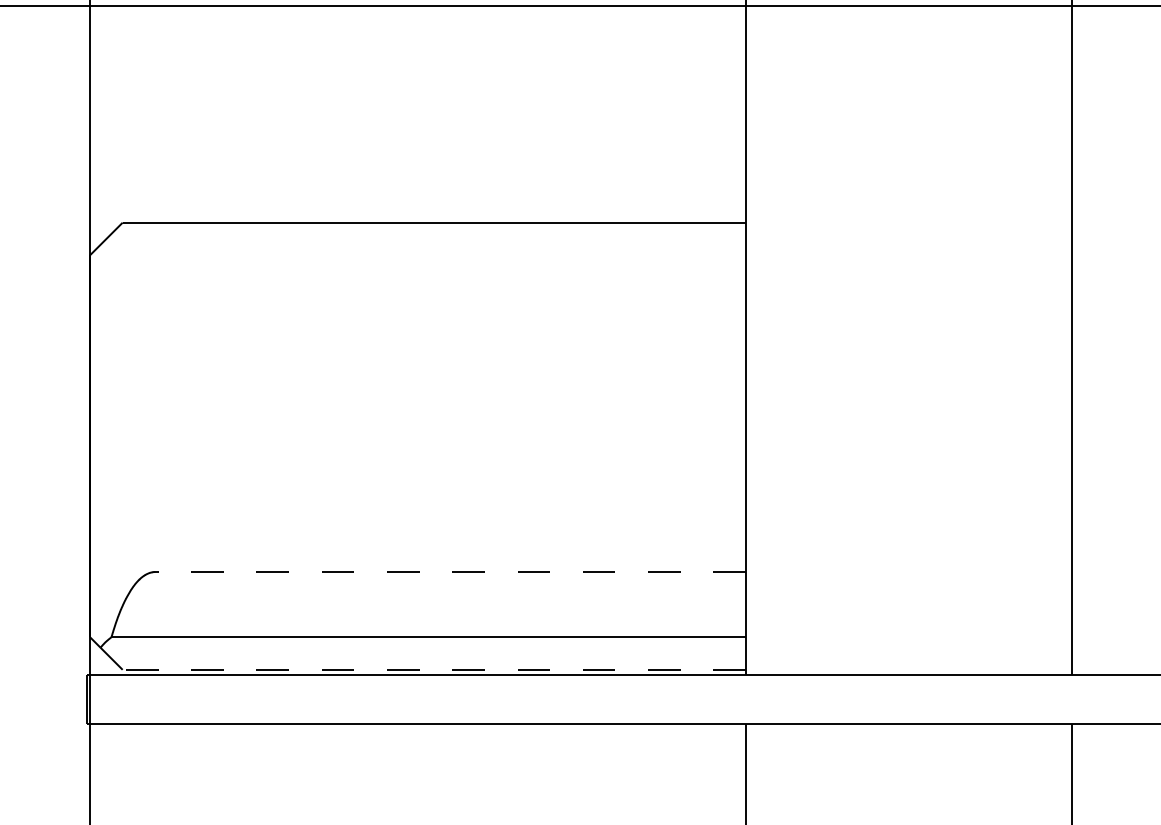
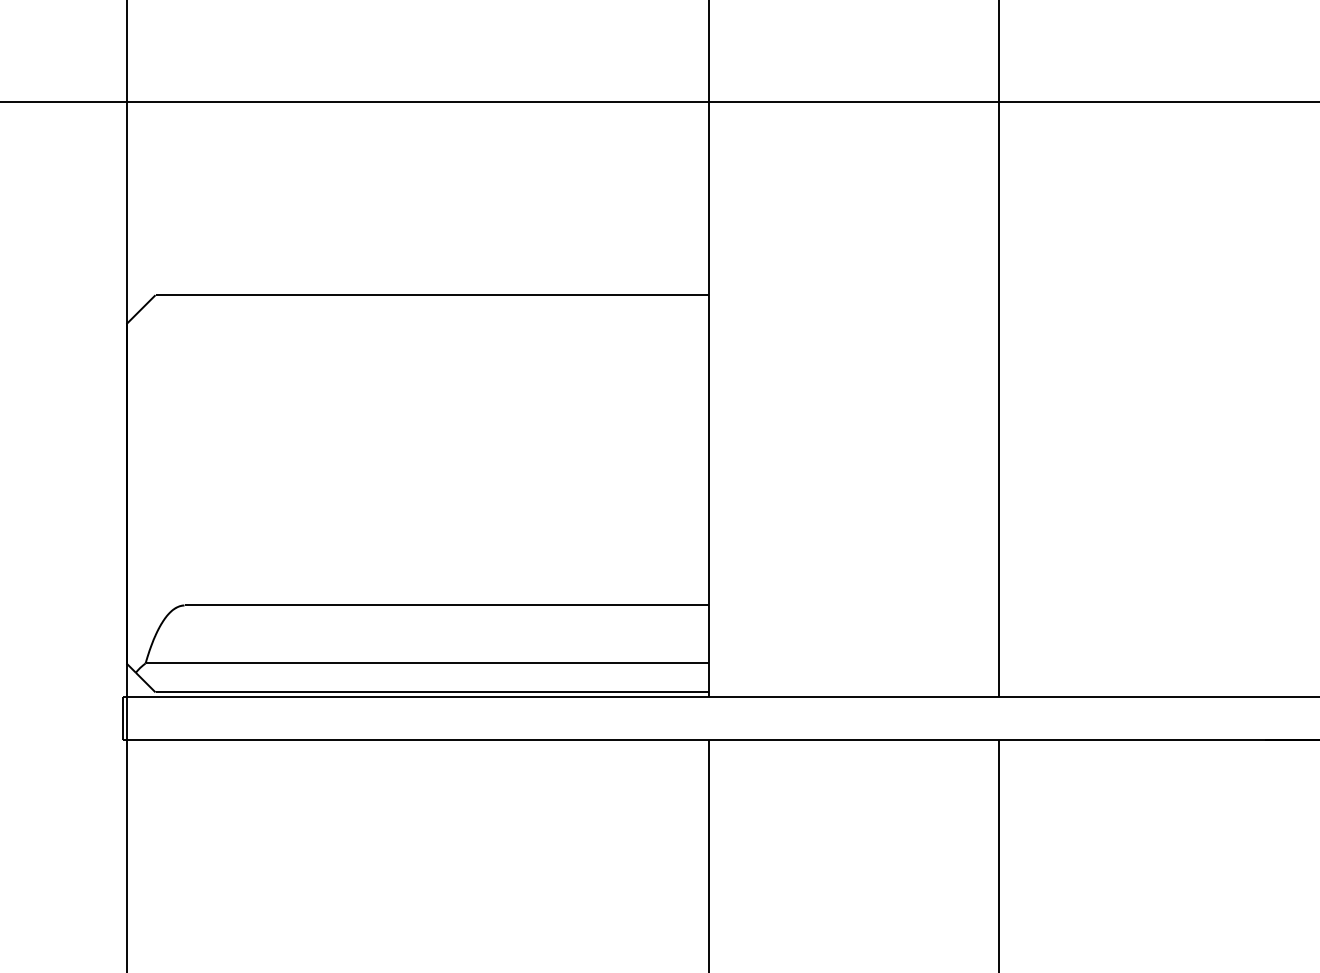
line: (450, 572) -> (446, 605), dashed -> solid
line: (434, 669) -> (432, 692), dashed -> solid

